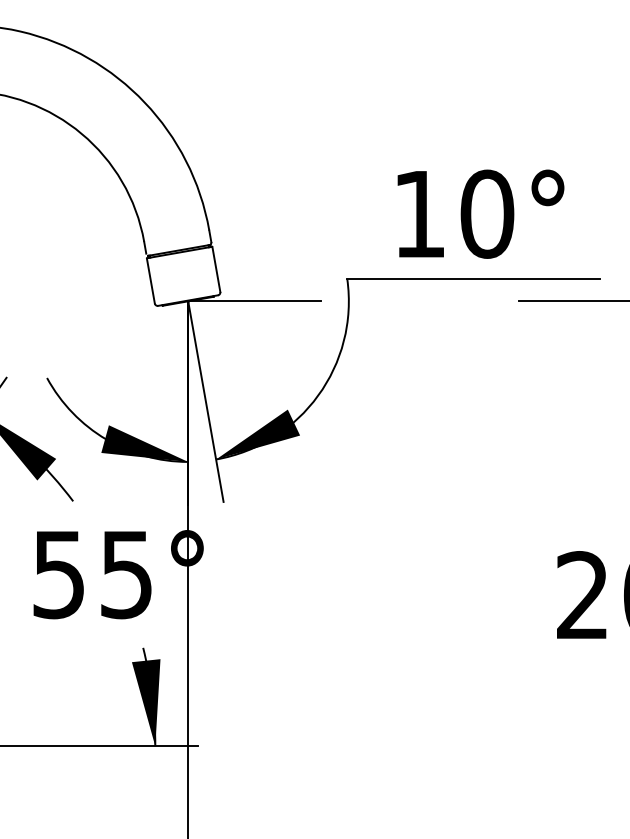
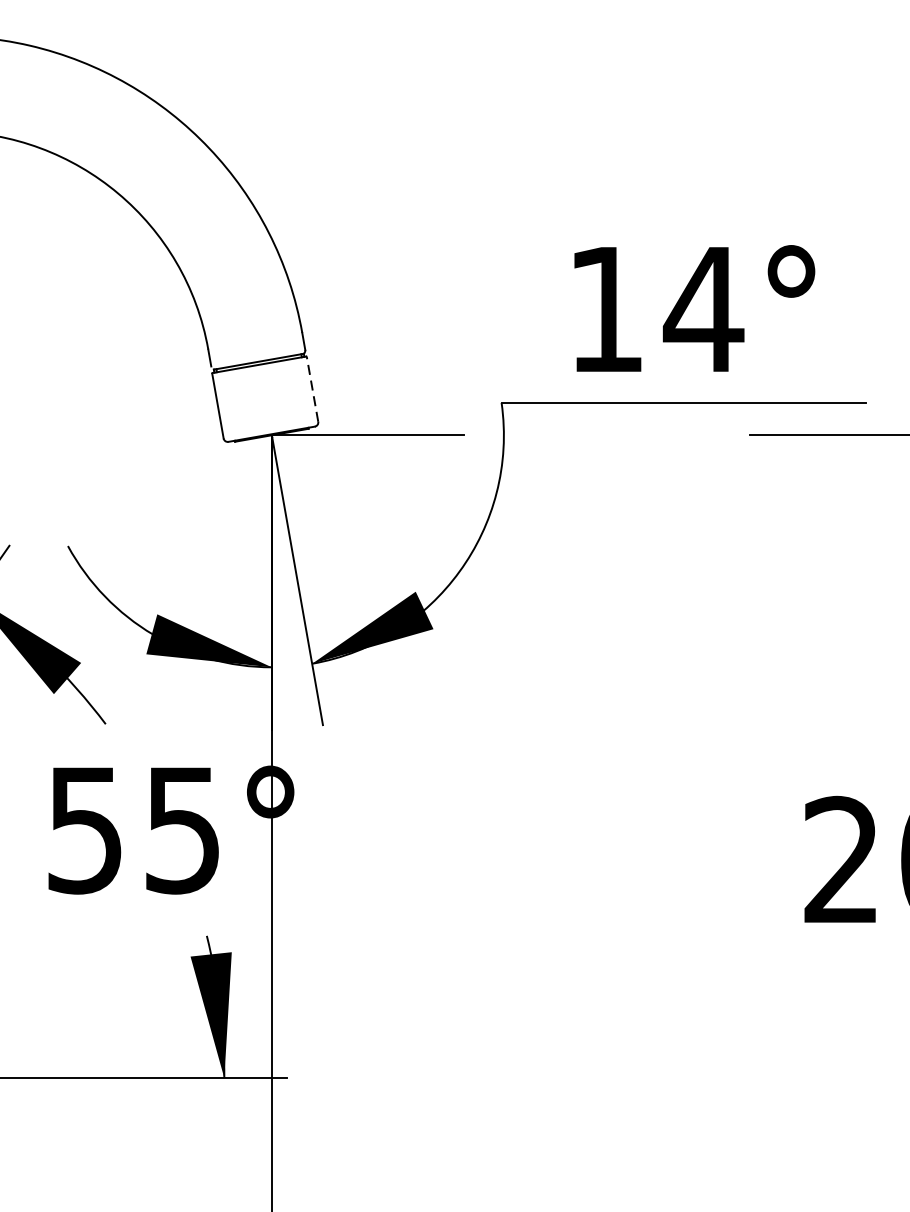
text: (487, 213) -> (704, 308), 10° -> 14°
line: (216, 269) -> (312, 389), solid -> dashed

